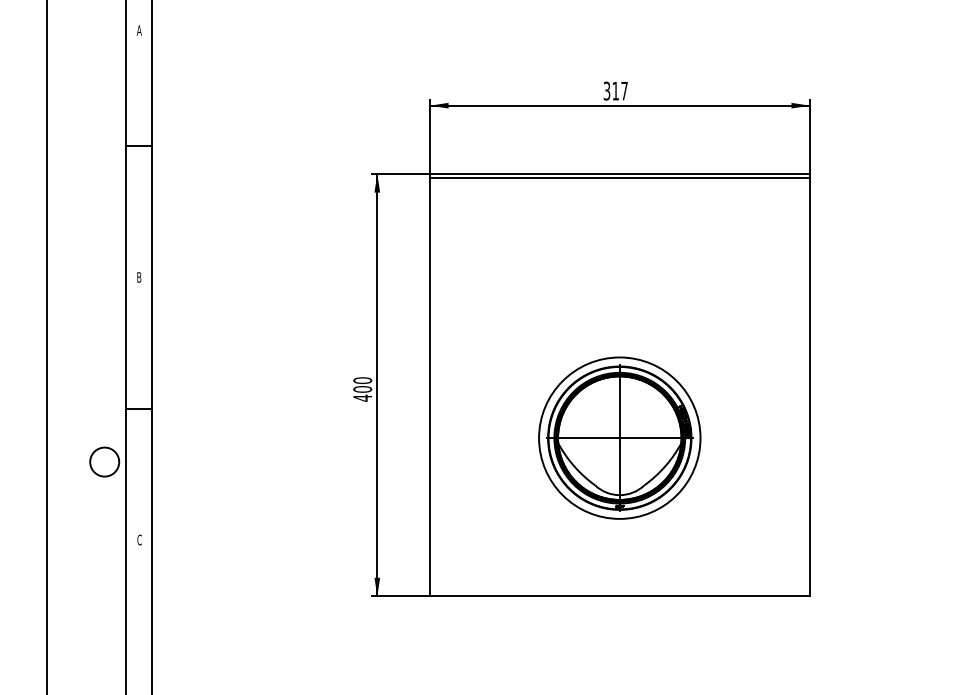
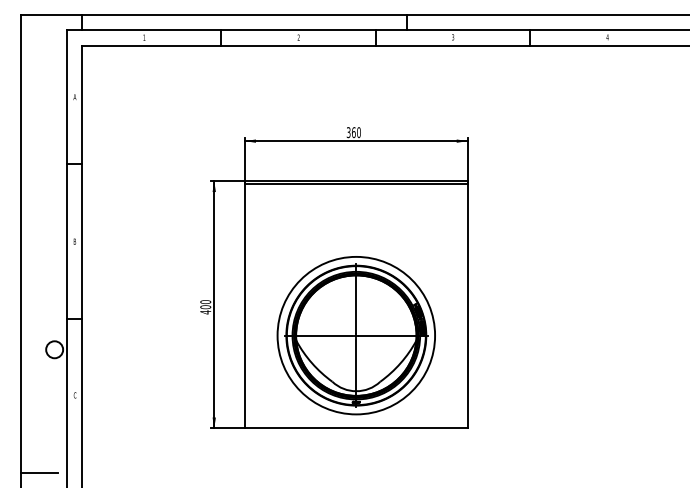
text: (618, 90) -> (355, 132), 317 -> 360
part: (618, 437) -> (355, 335), size x1.67
line: (77, 673) -> (38, 473), added

